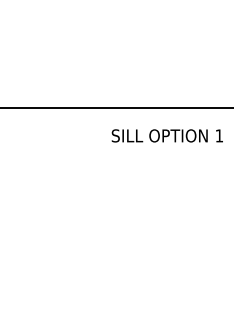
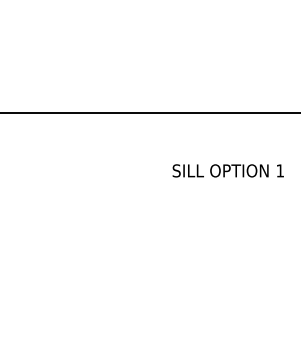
text: (166, 135) -> (227, 170), moved

